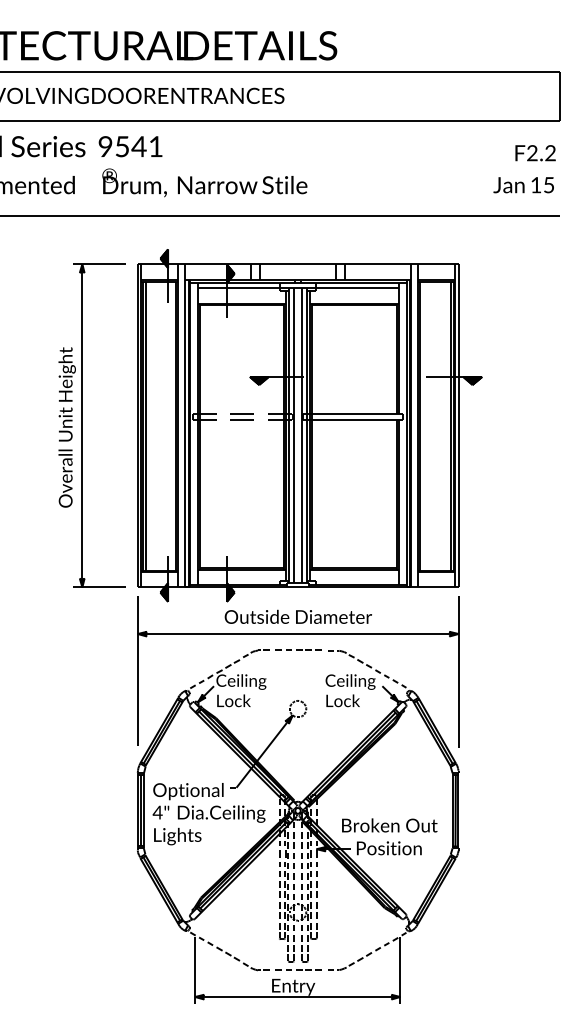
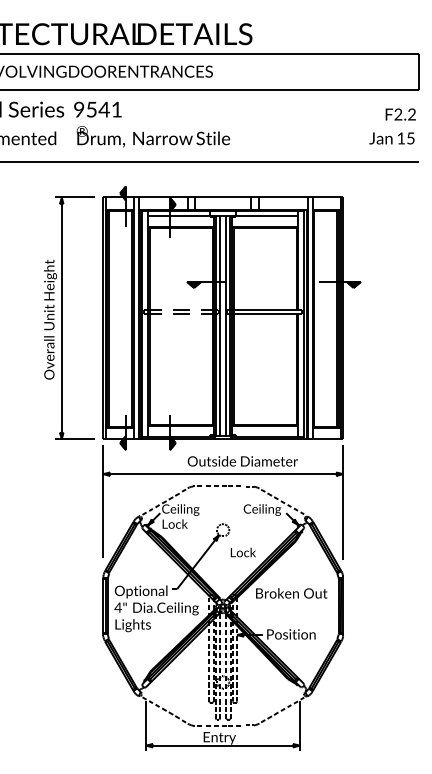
text: (297, 616) -> (242, 461), moved
text: (342, 700) -> (242, 552), moved
text: (389, 825) -> (291, 593), moved

